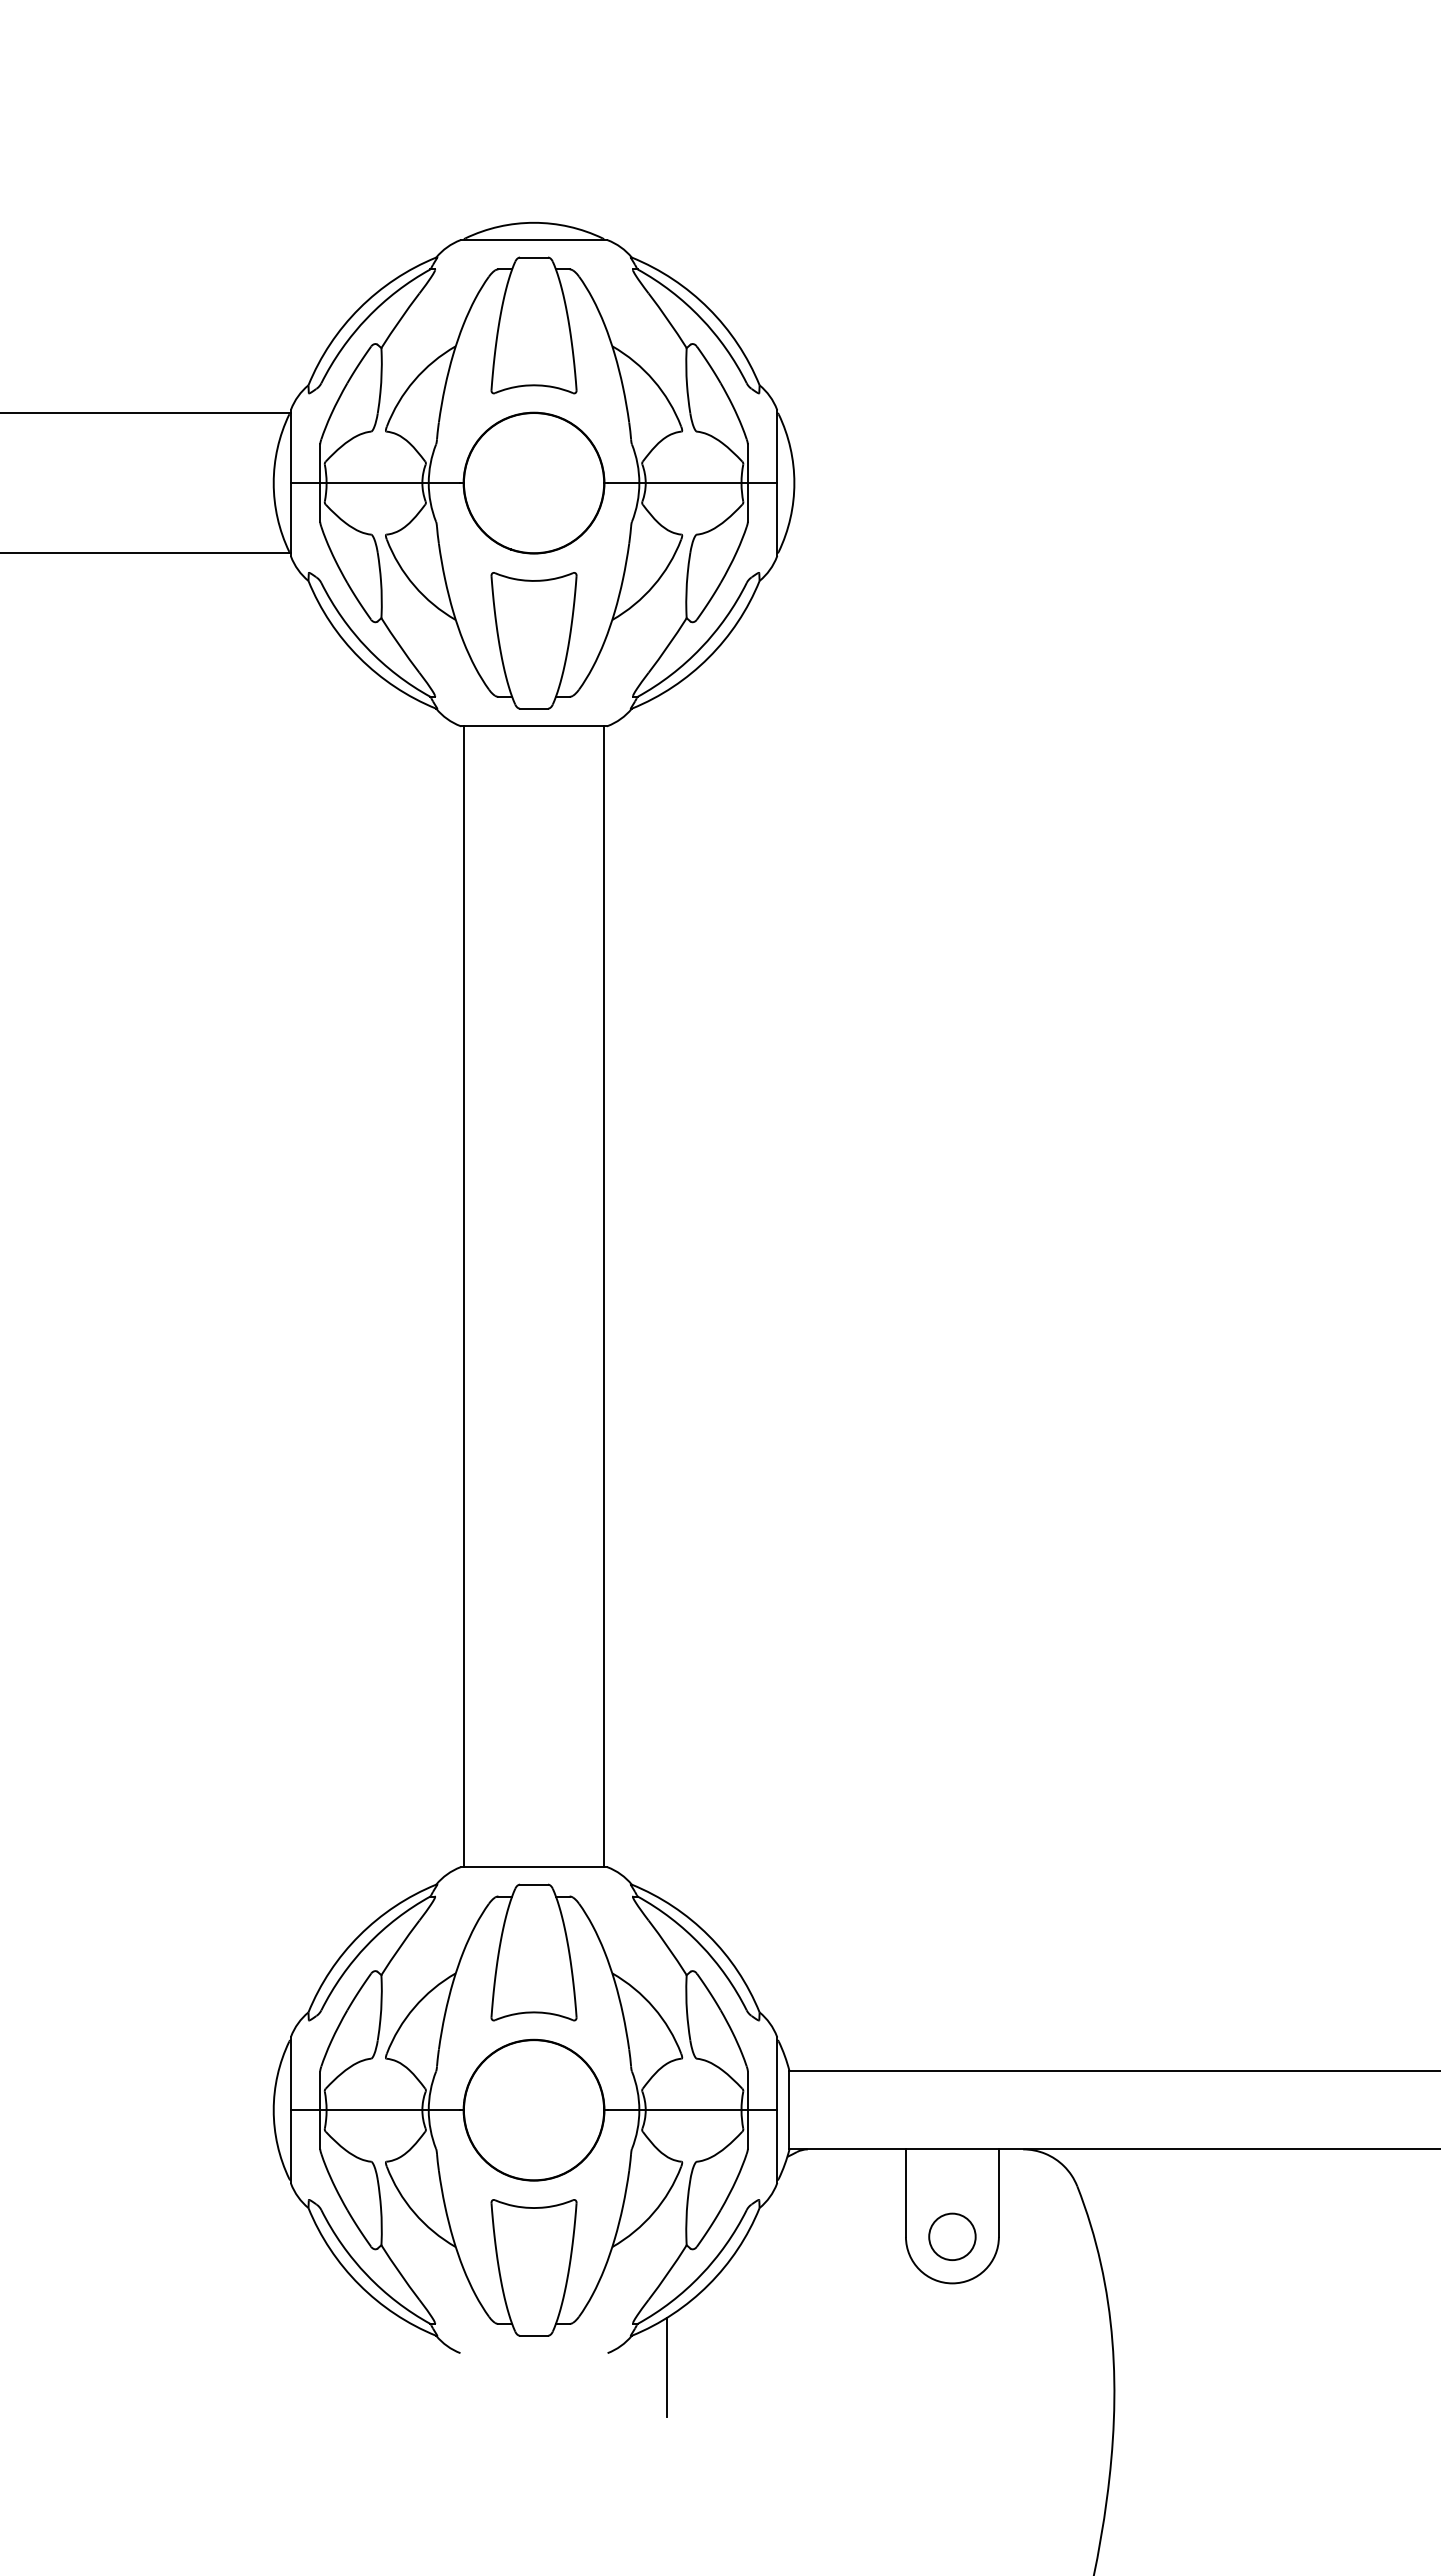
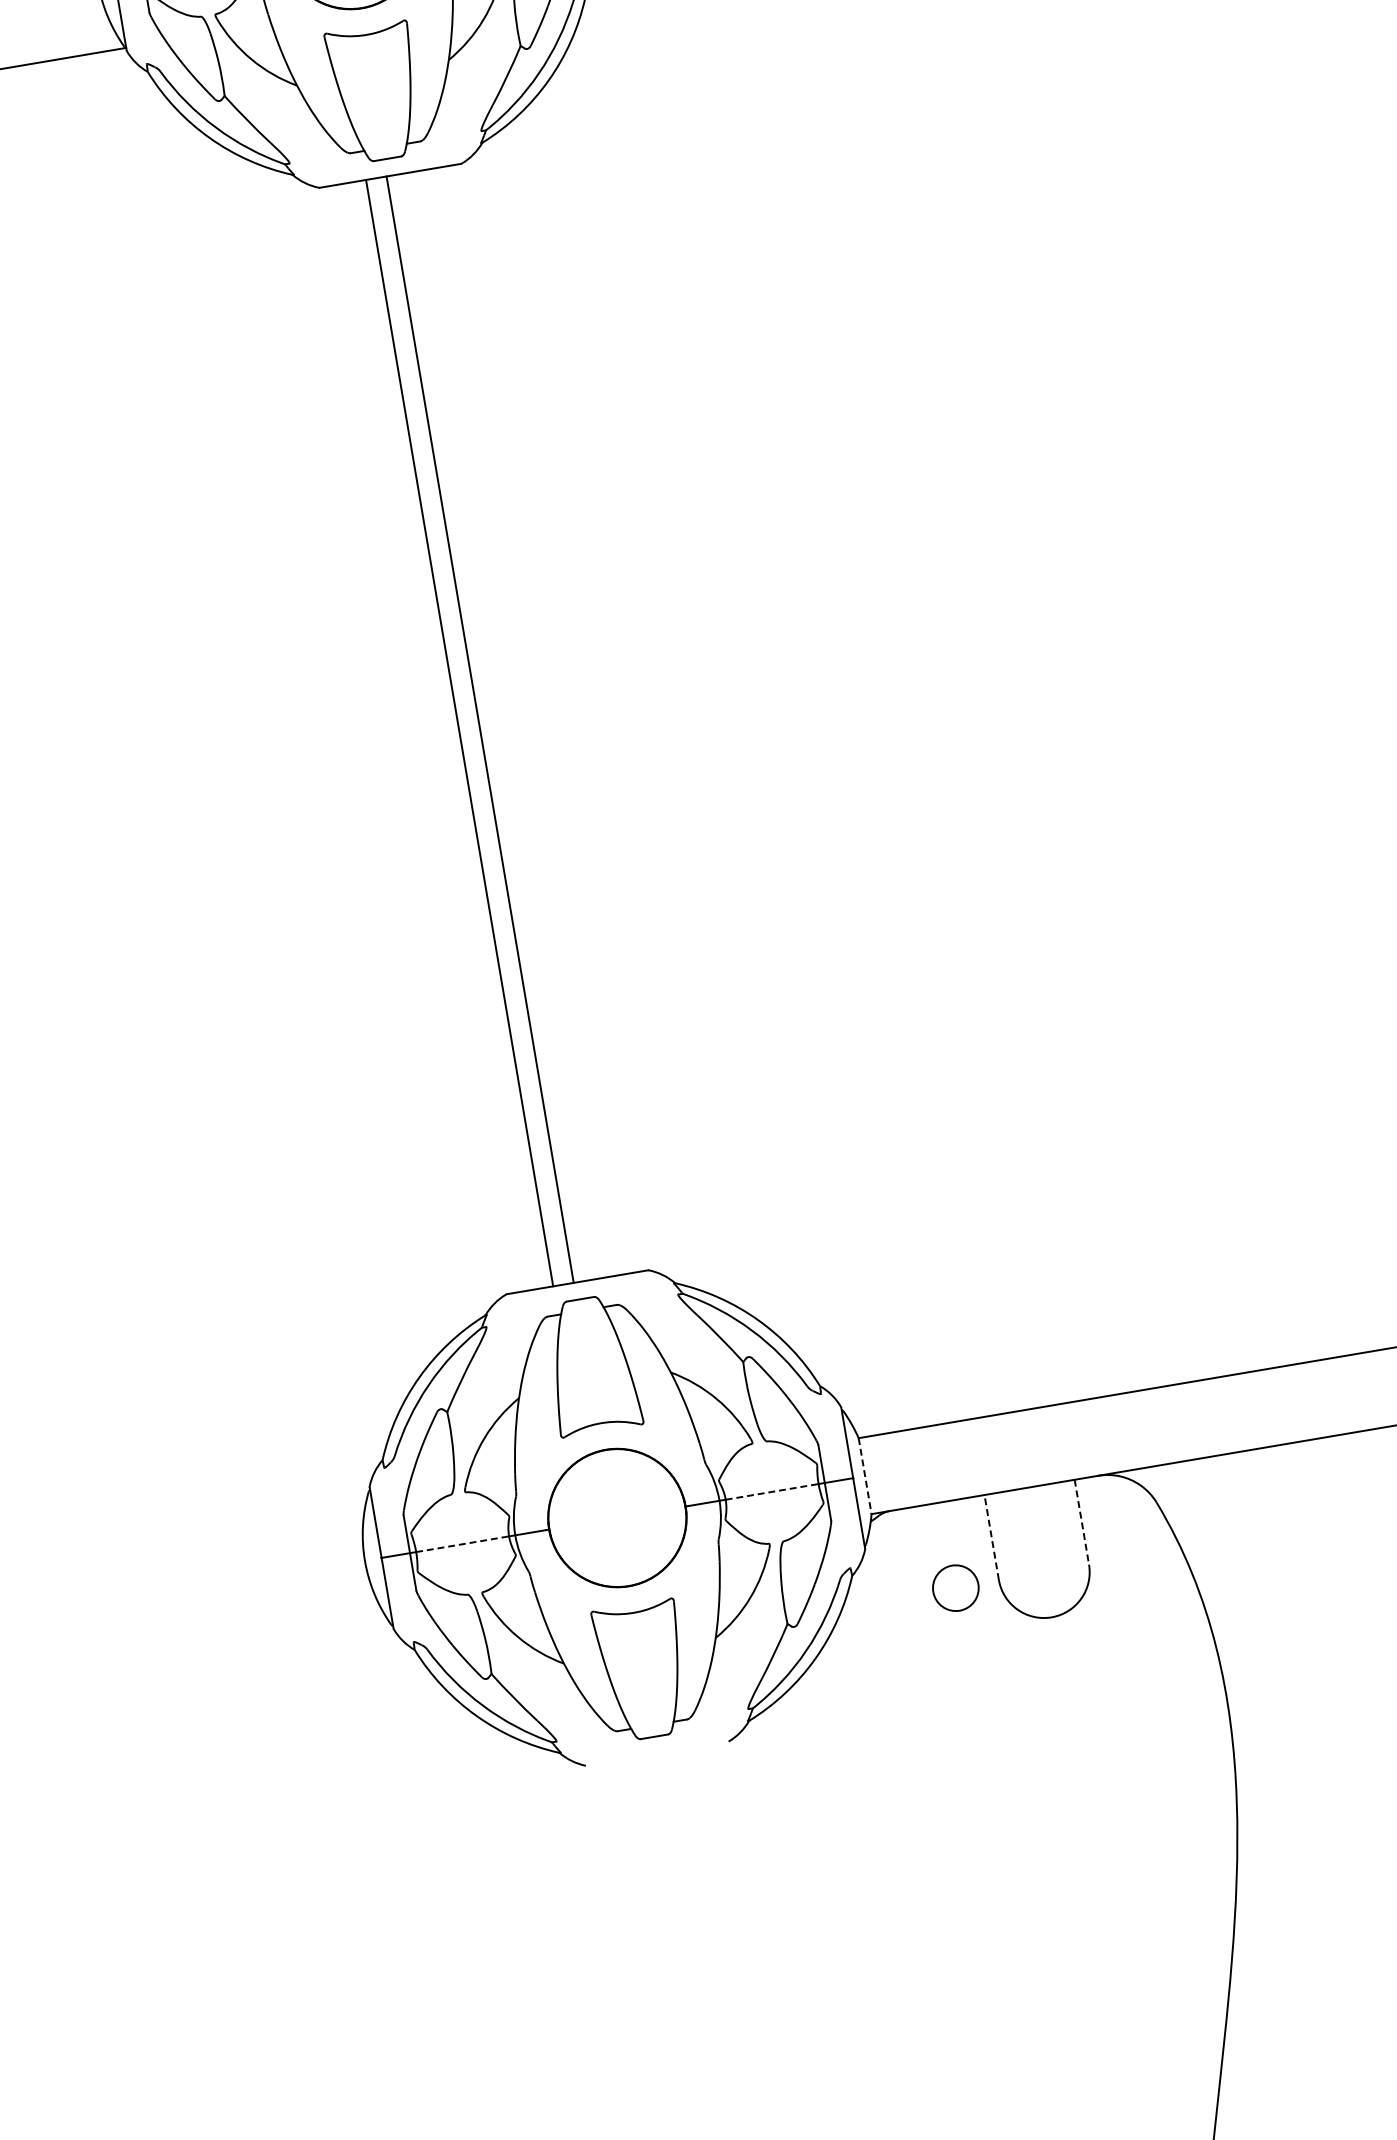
line: (463, 1296) -> (459, 733), moved
line: (604, 1296) -> (480, 729), moved
line: (374, 2110) -> (462, 1544), solid -> dashed
line: (693, 2110) -> (772, 1492), solid -> dashed
line: (789, 2110) -> (865, 1476), solid -> dashed
line: (905, 2193) -> (991, 1537), solid -> dashed
line: (998, 2193) -> (1081, 1522), solid -> dashed
circle: (952, 2236) -> (955, 1587), moved
line: (666, 2367) -> (788, 1745), removed

